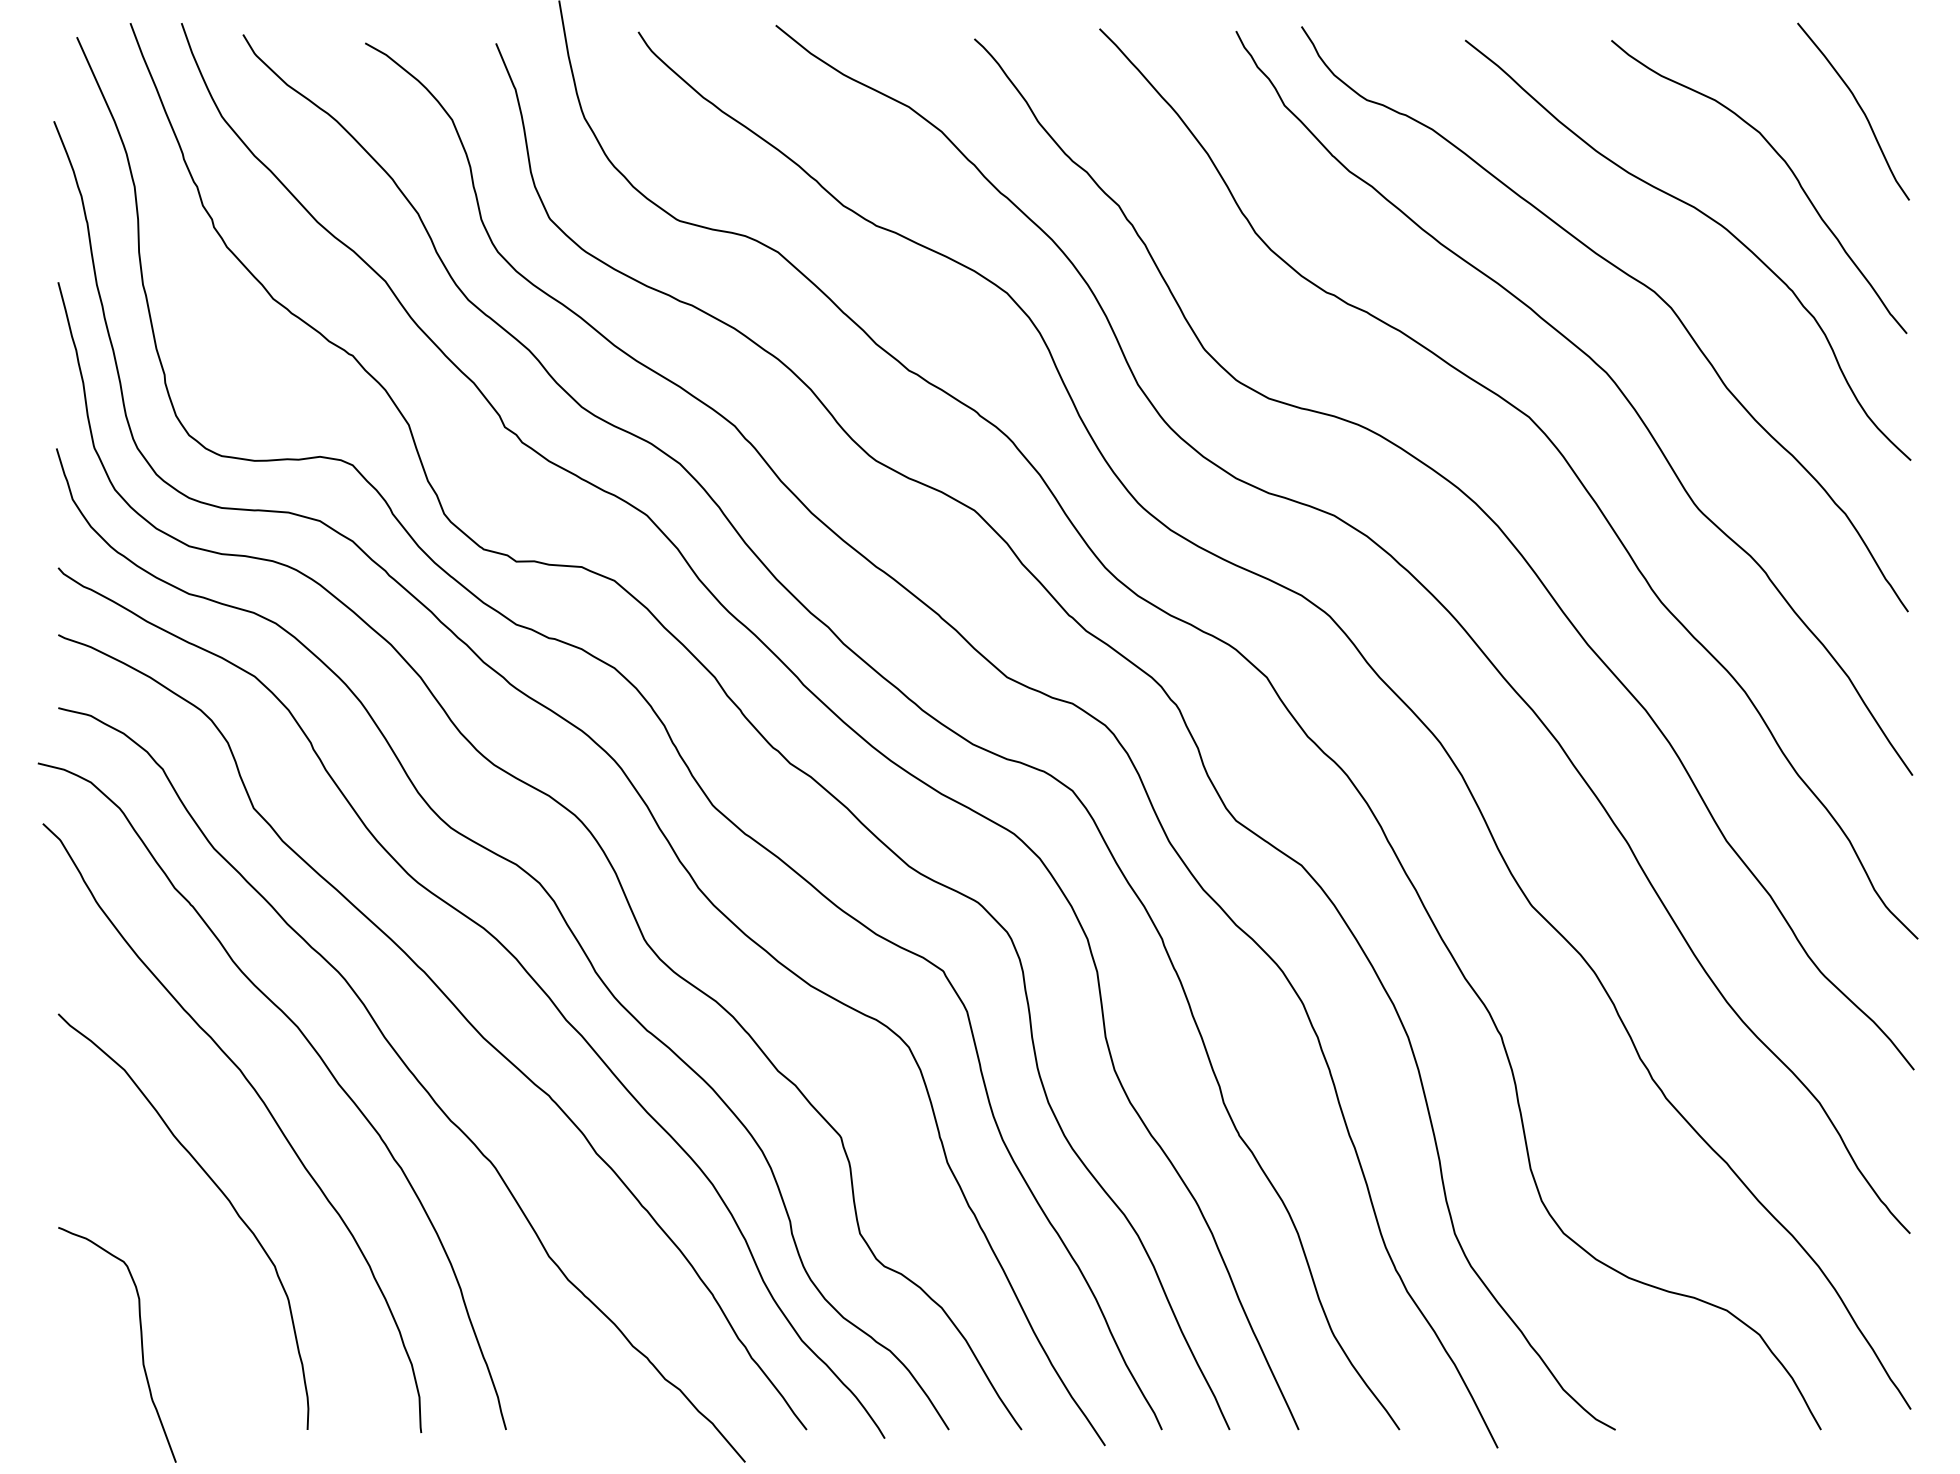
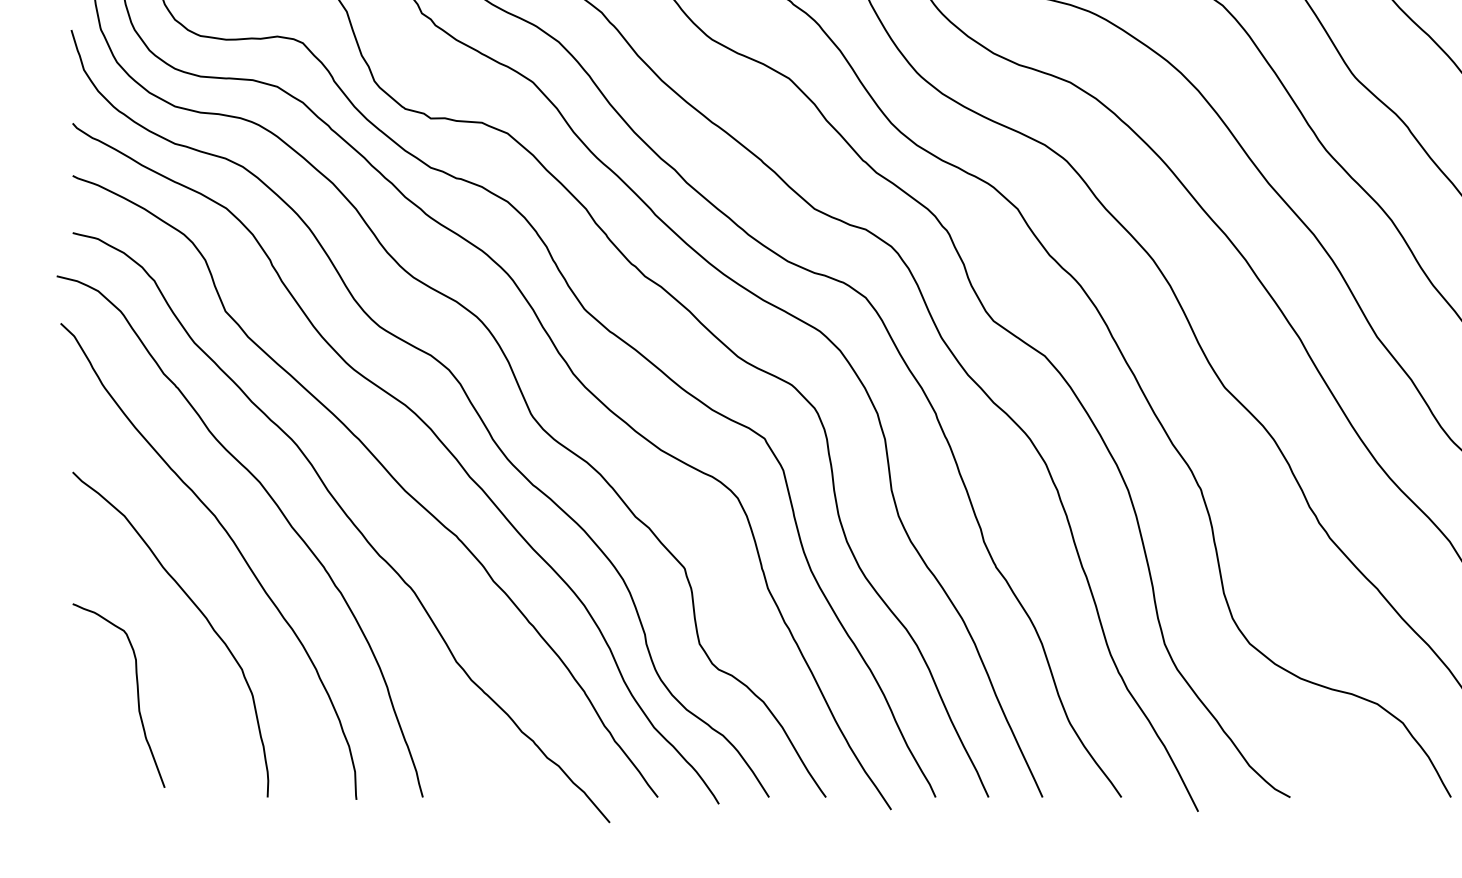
curve: (140, 1339) -> (136, 691), moved

